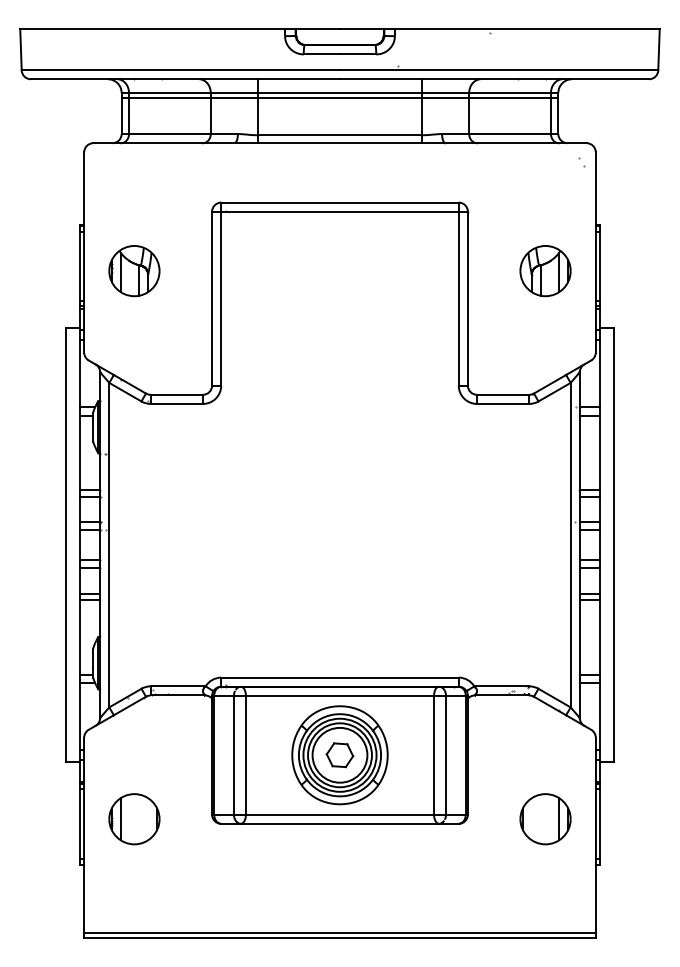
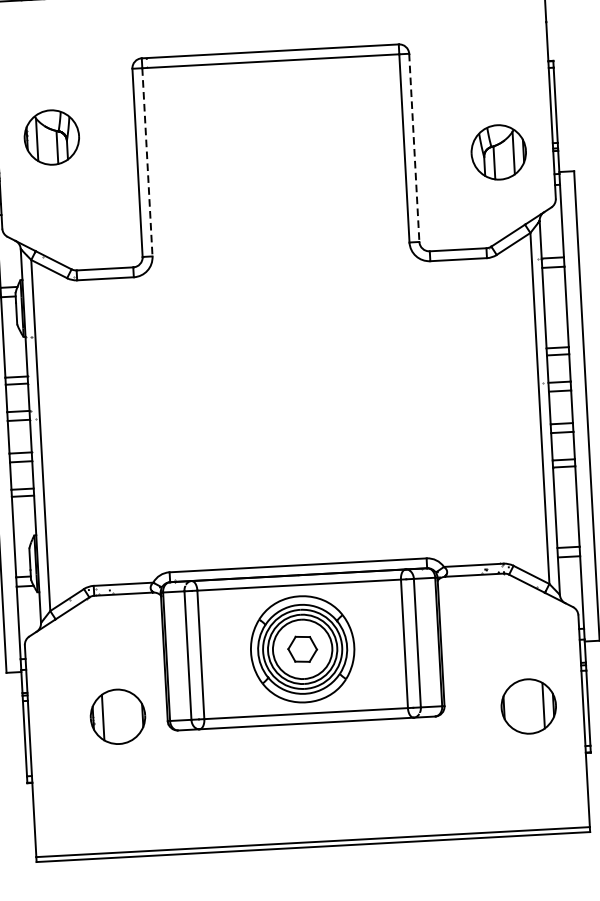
part: (545, 271) -> (498, 152), moved
line: (221, 298) -> (147, 162), solid -> dashed
line: (467, 298) -> (413, 147), solid -> dashed
part: (134, 819) -> (118, 717), moved

